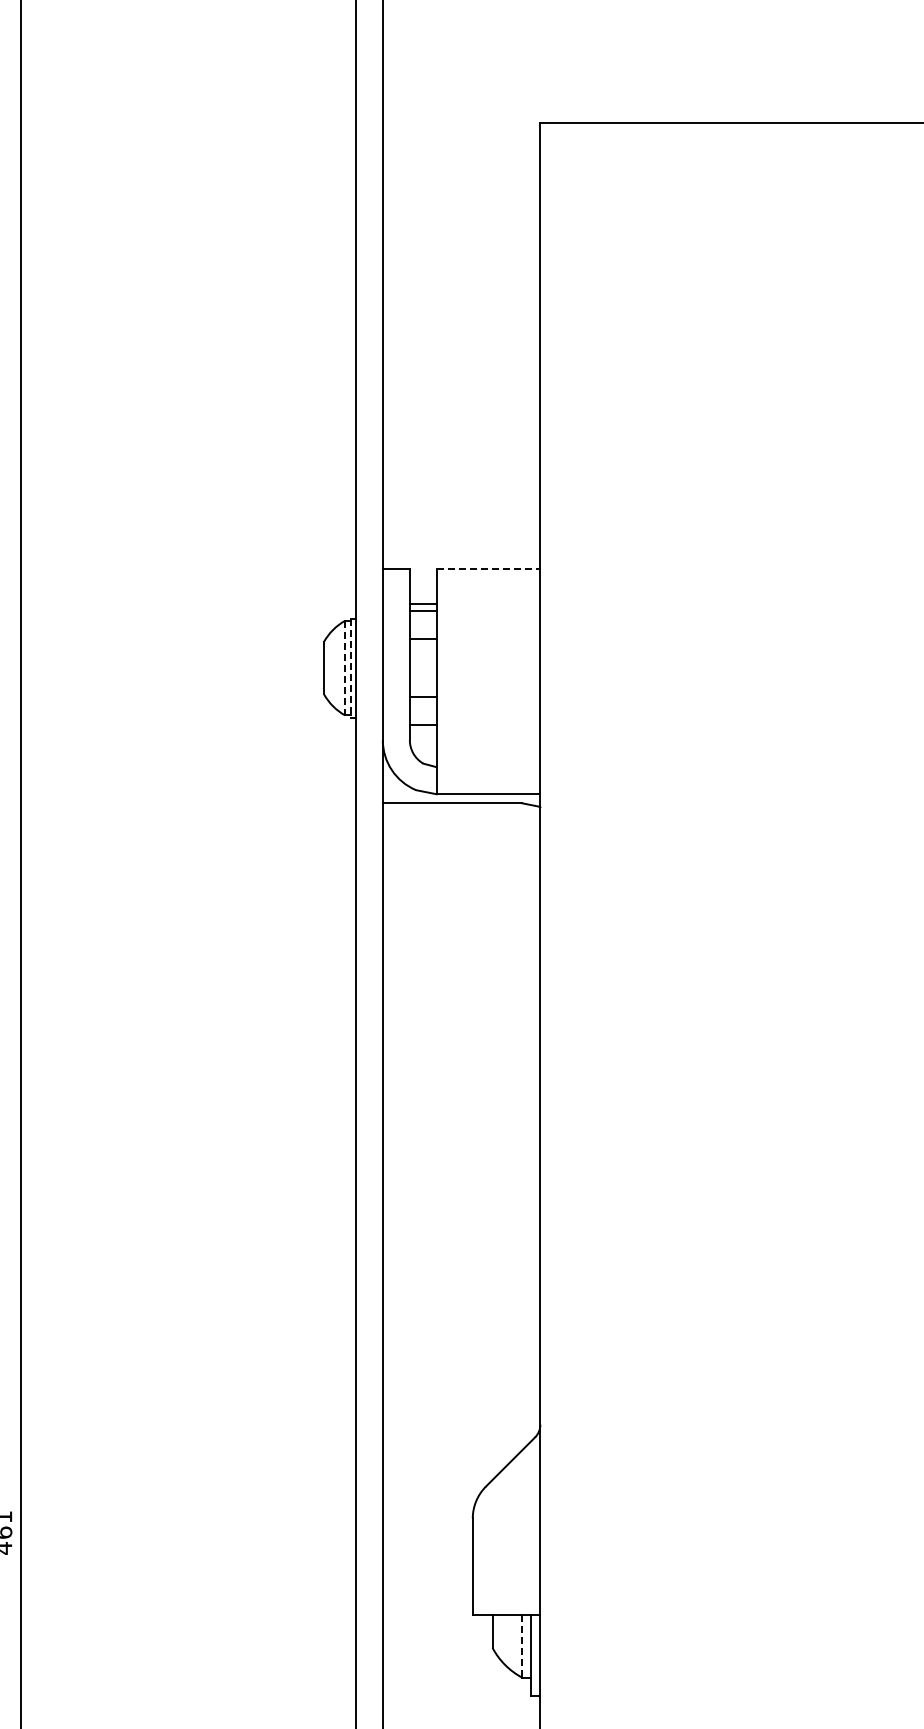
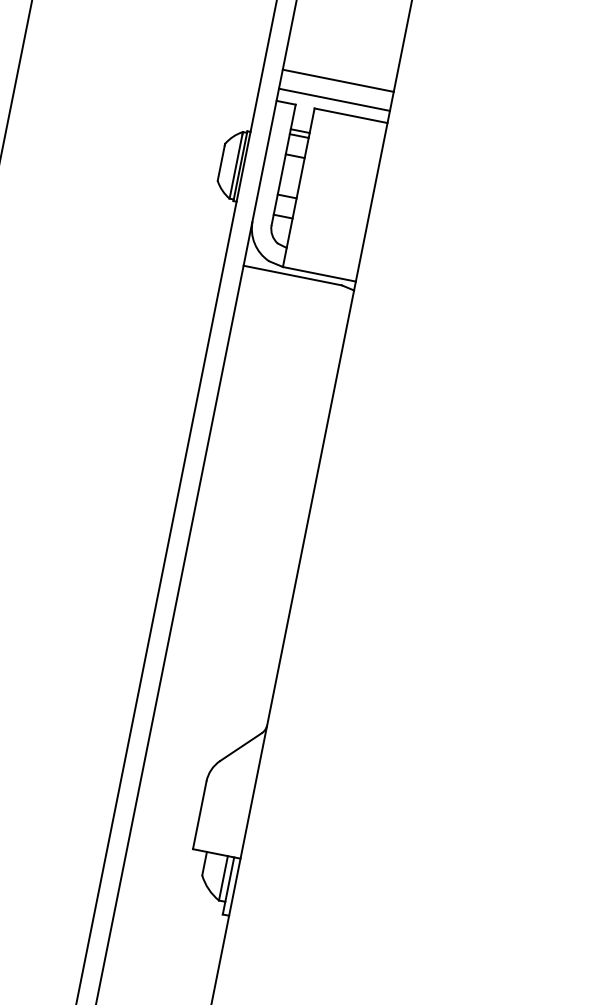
line: (461, 524) -> (338, 80), added
line: (461, 551) -> (334, 99), added
line: (488, 568) -> (351, 115), dashed -> solid
line: (345, 668) -> (236, 165), dashed -> solid
line: (351, 668) -> (240, 166), dashed -> solid
line: (522, 1646) -> (223, 878), dashed -> solid

